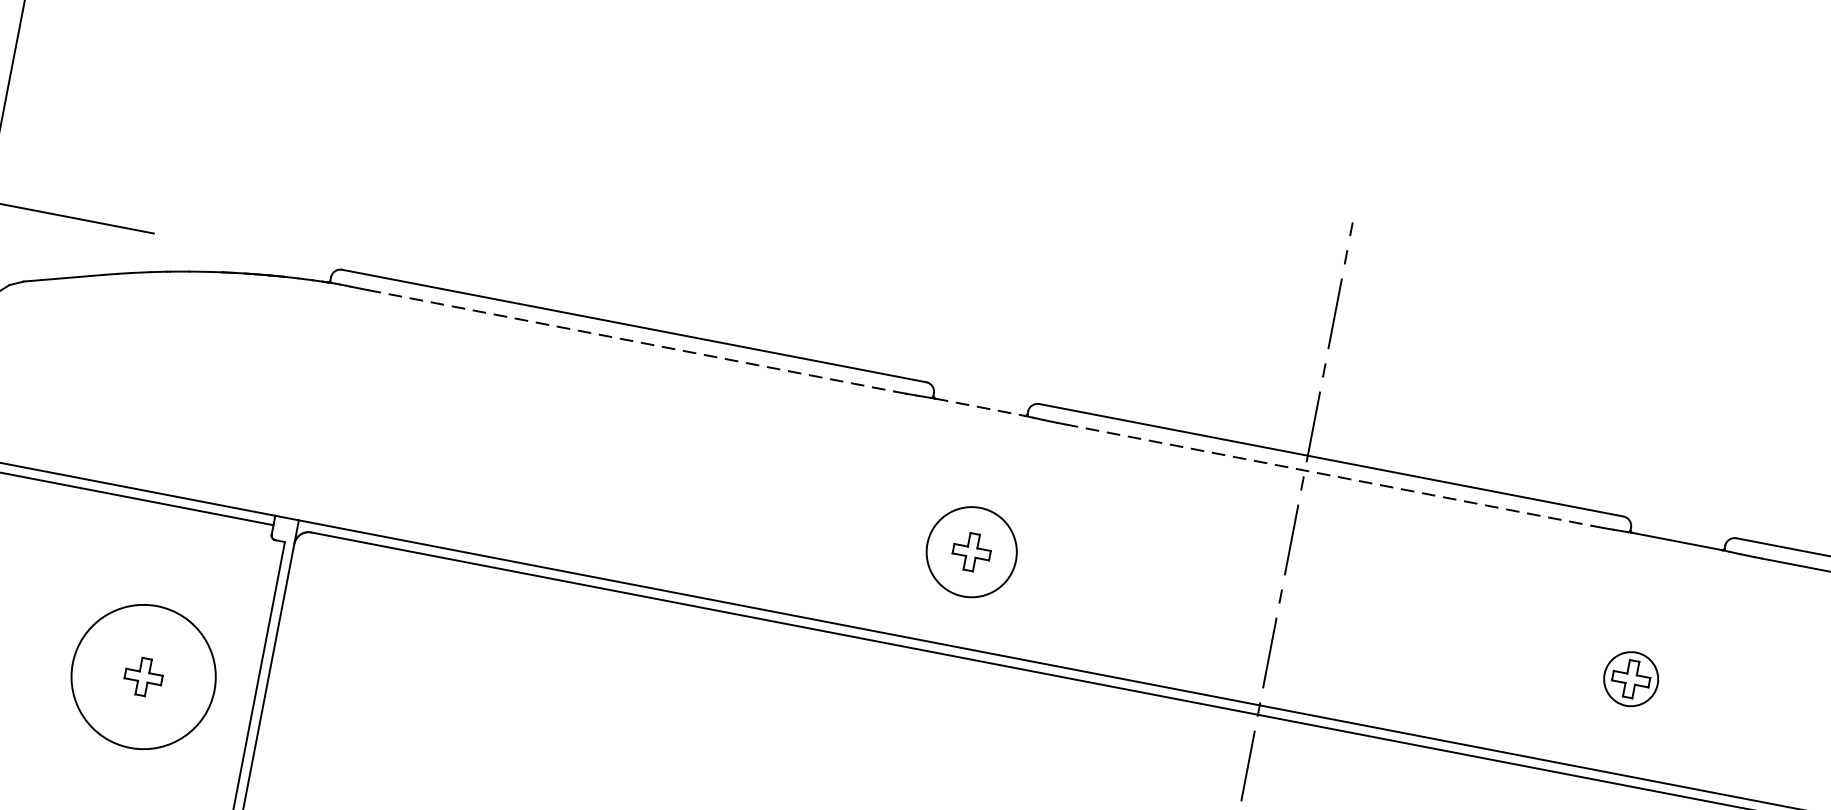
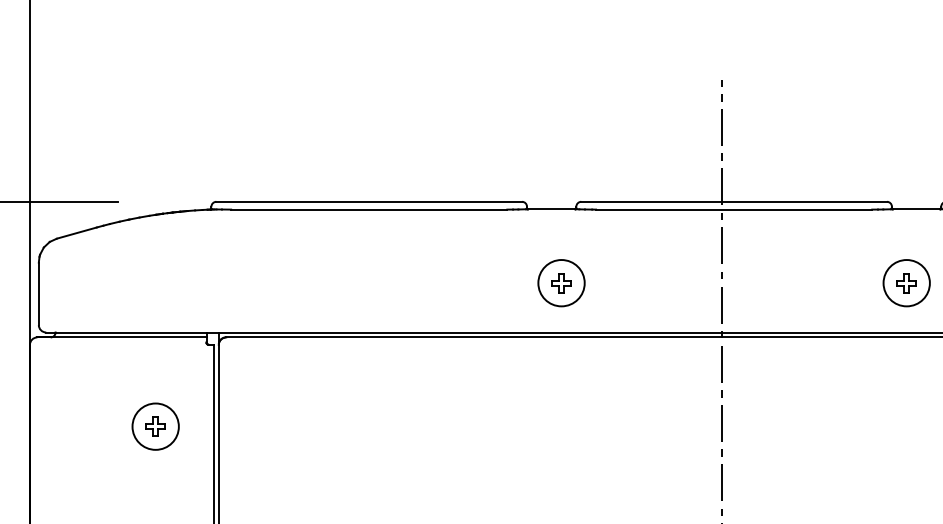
line: (631, 340) -> (369, 209), dashed -> solid
line: (979, 407) -> (551, 209), dashed -> solid
line: (1329, 475) -> (734, 209), dashed -> solid
circle: (143, 676) -> (155, 426), size x0.62
circle: (1630, 679) -> (906, 283), size x1.67

